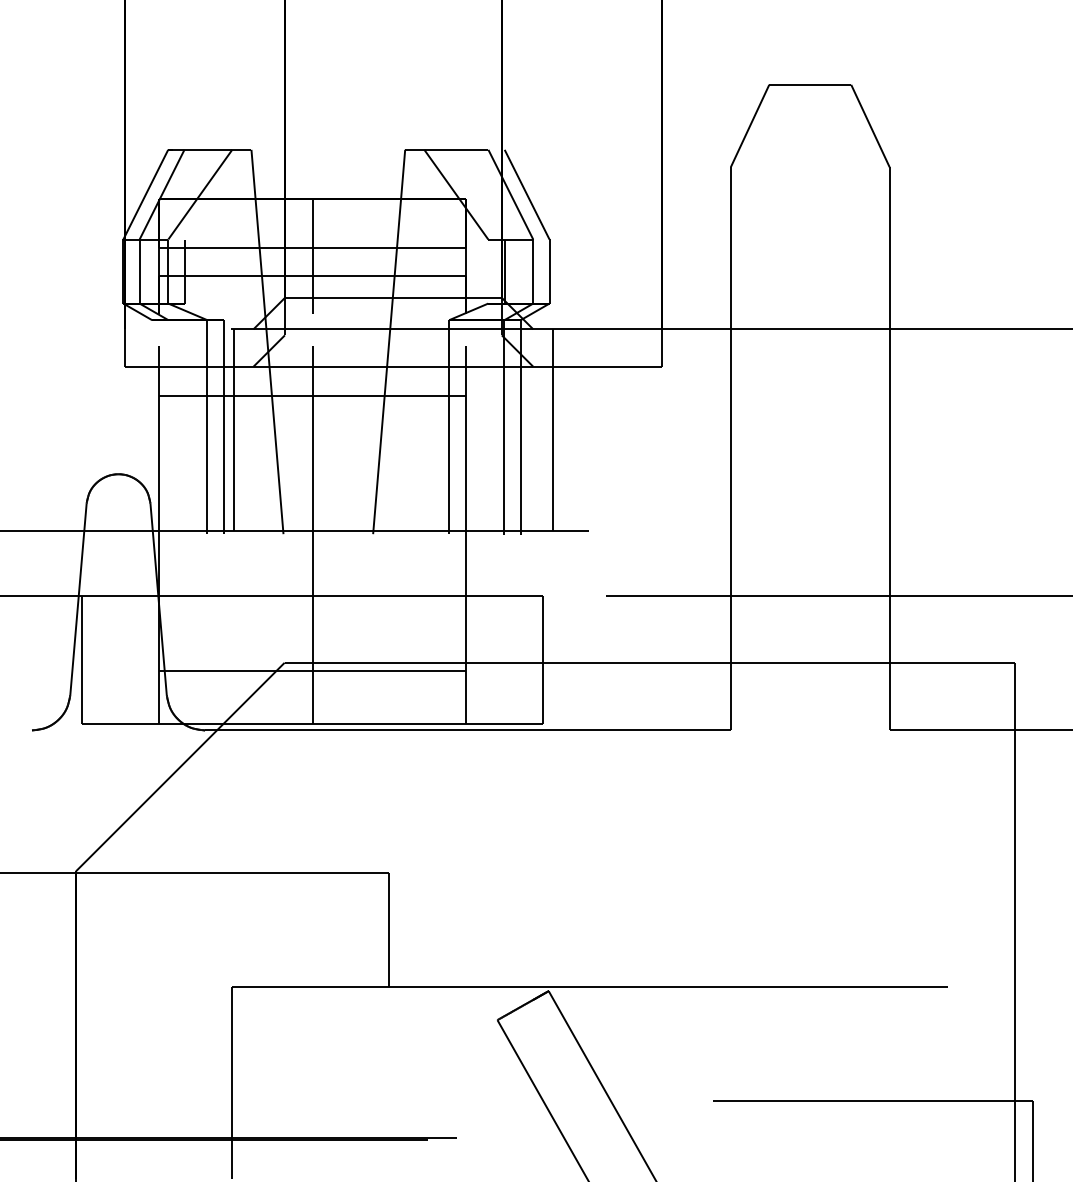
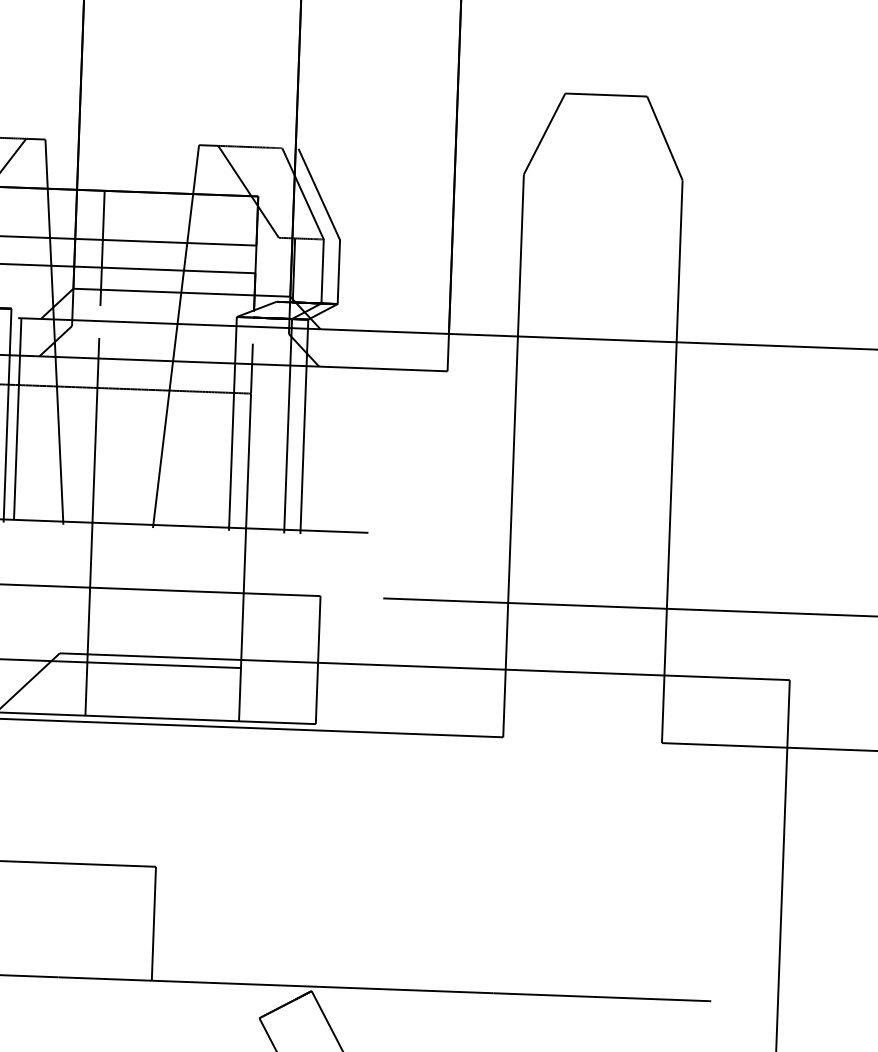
line: (552, 430) -> (336, 431), removed

